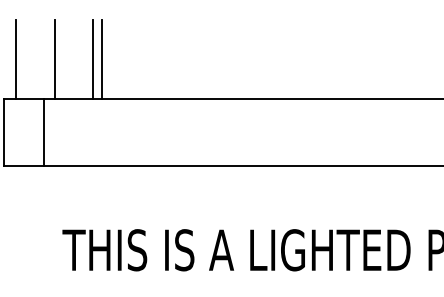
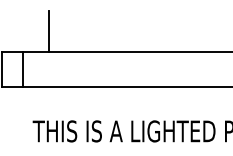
line: (16, 58) -> (8, 30), removed
line: (54, 58) -> (28, 30), removed
line: (102, 58) -> (53, 30), removed

